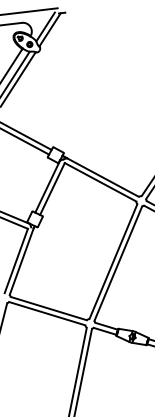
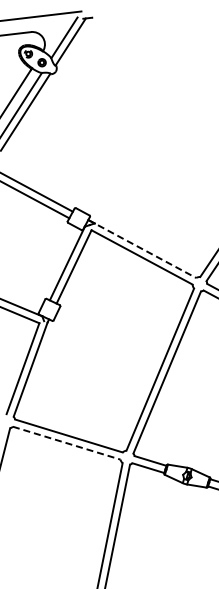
line: (100, 176) -> (142, 249), solid -> dashed
line: (47, 313) -> (67, 443), solid -> dashed

